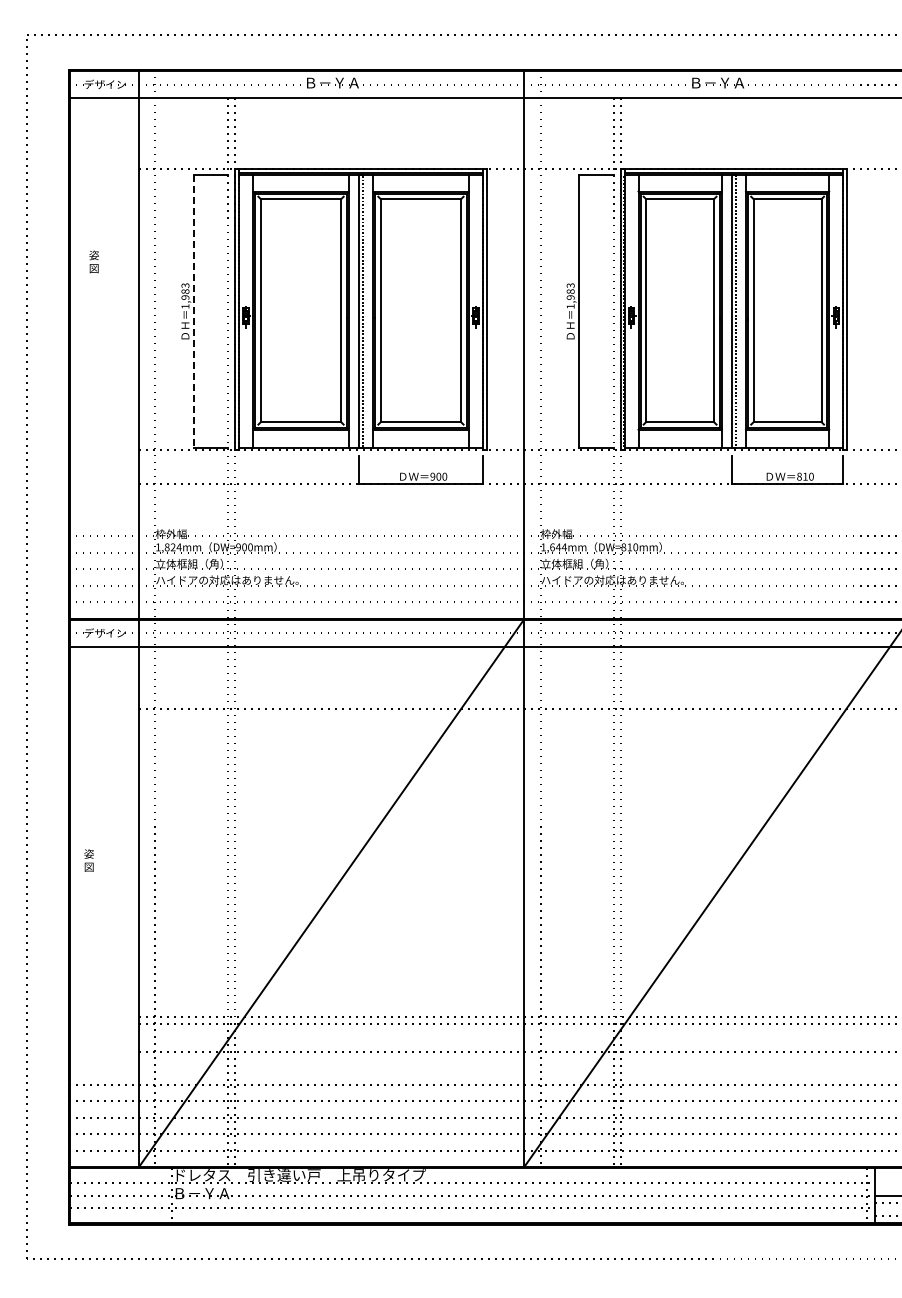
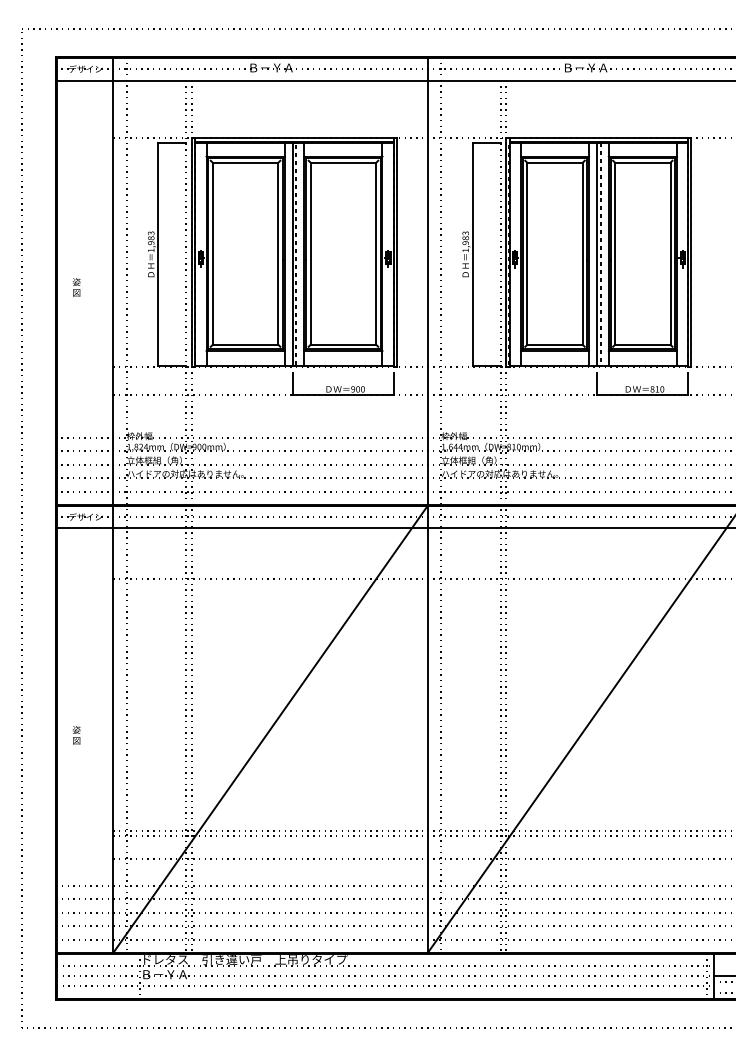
text: (93, 261) -> (76, 287), moved
line: (193, 311) -> (157, 254), dashed -> solid
text: (88, 860) -> (76, 735), moved

